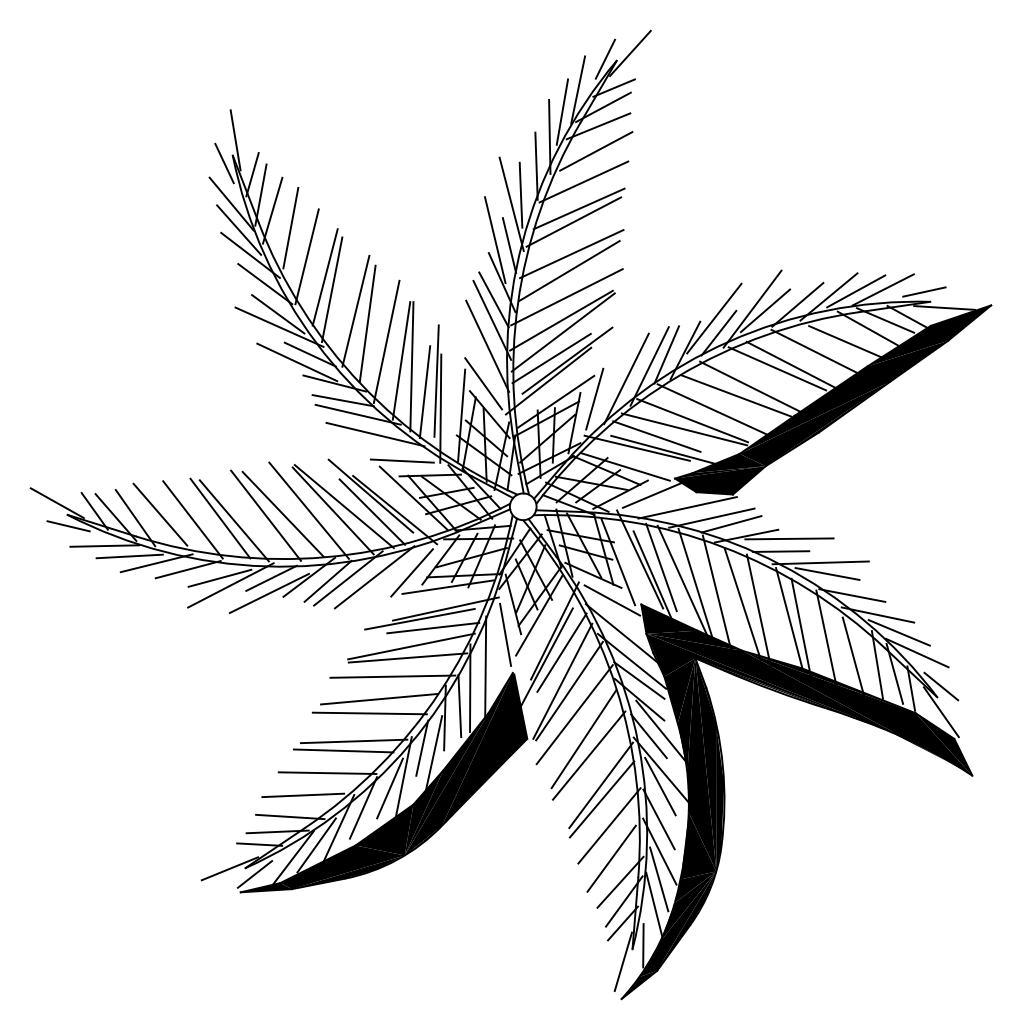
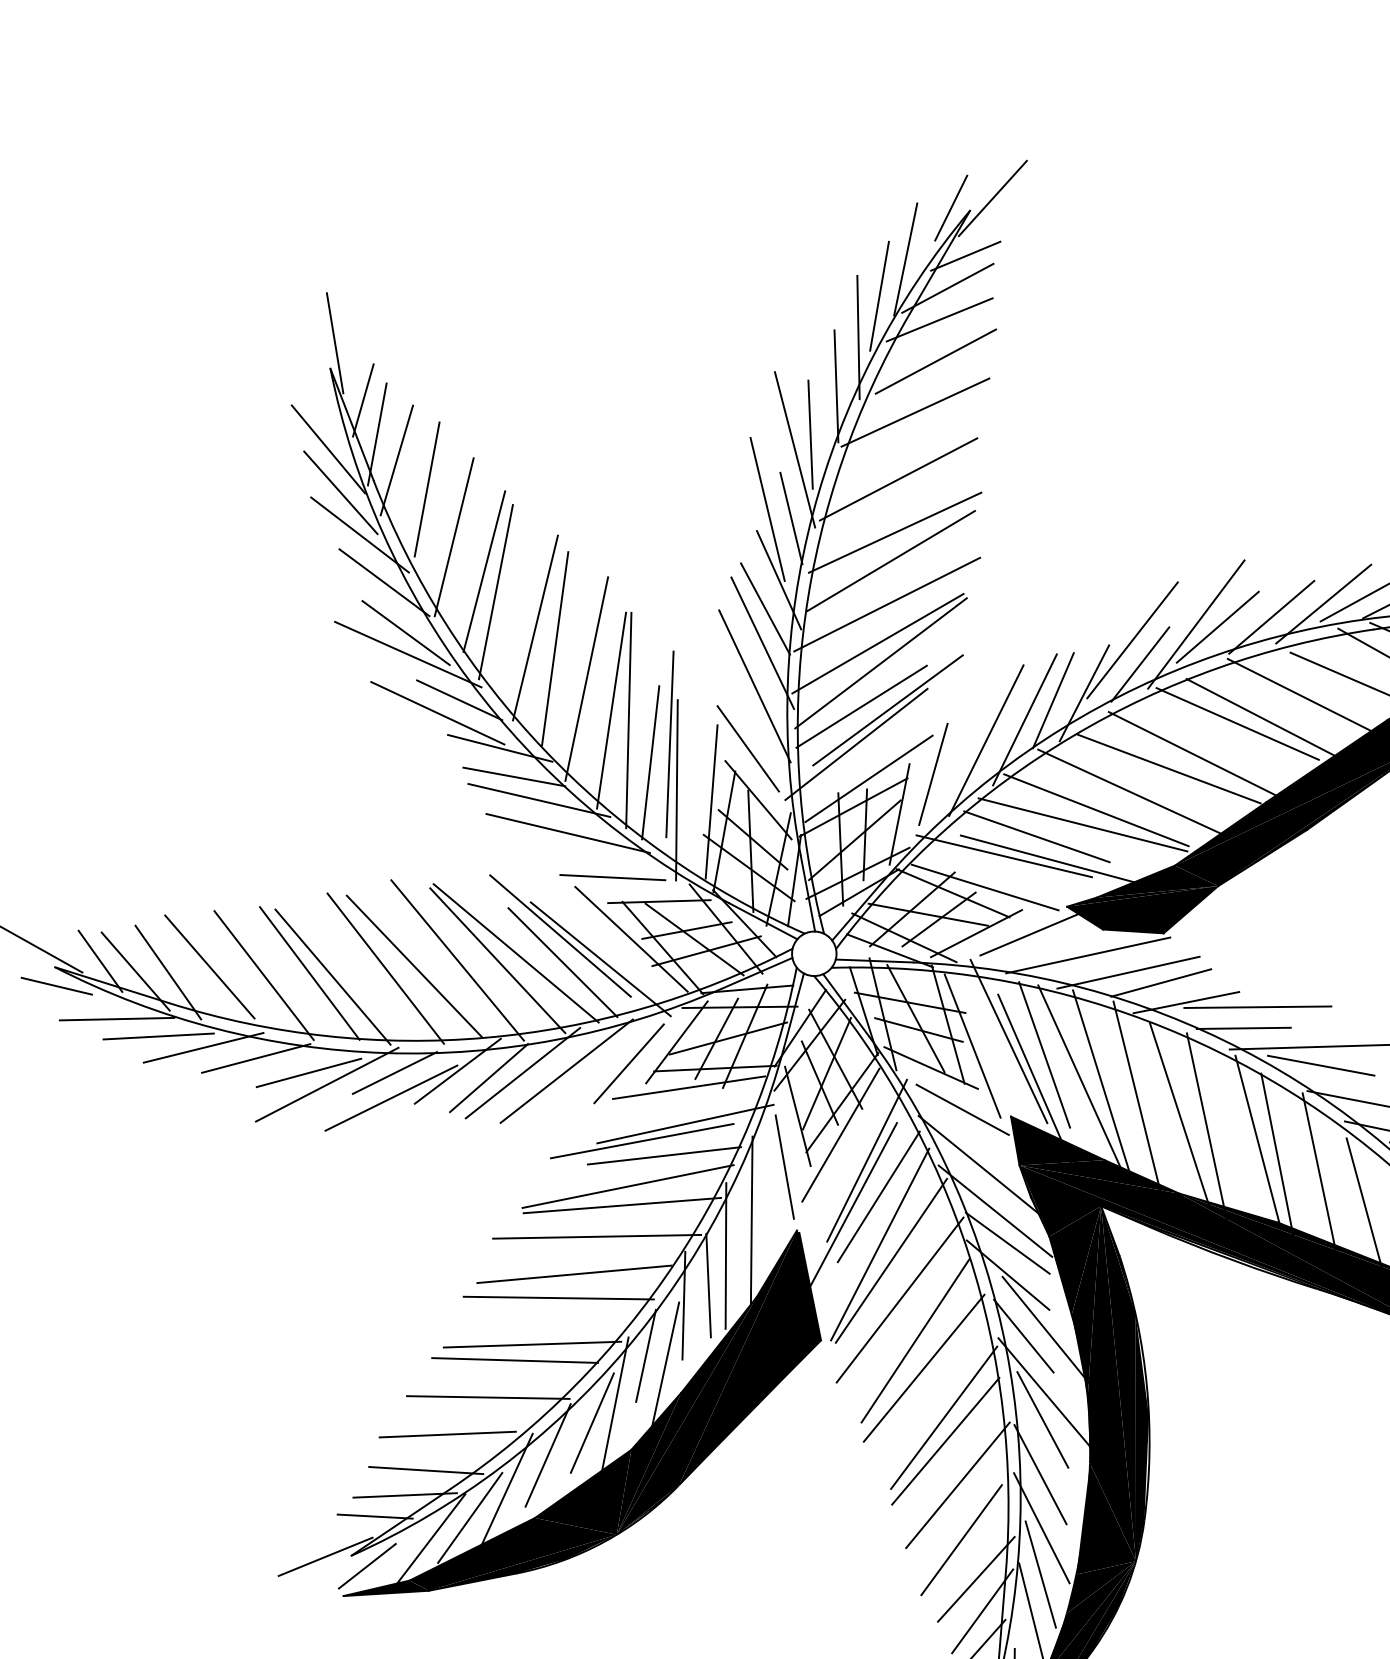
line: (224, 163) -> (316, 381), removed
line: (578, 208) -> (906, 456), removed

